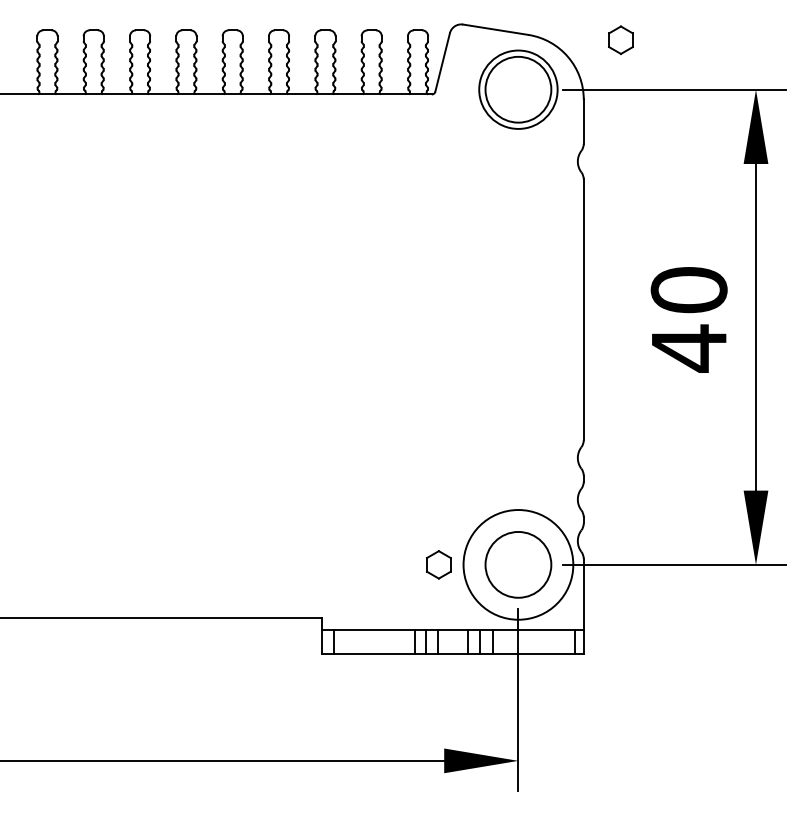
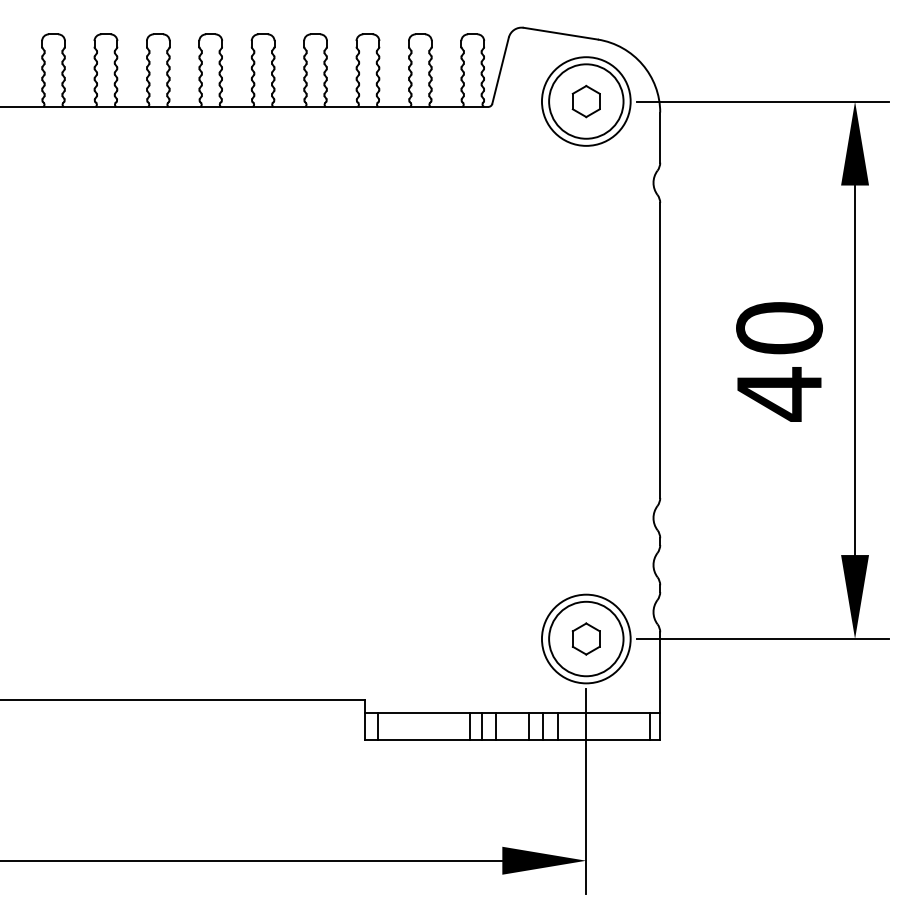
part: (620, 40) -> (585, 101), moved
part: (438, 564) -> (585, 638), moved
circle: (517, 564) -> (585, 638), size x0.71

